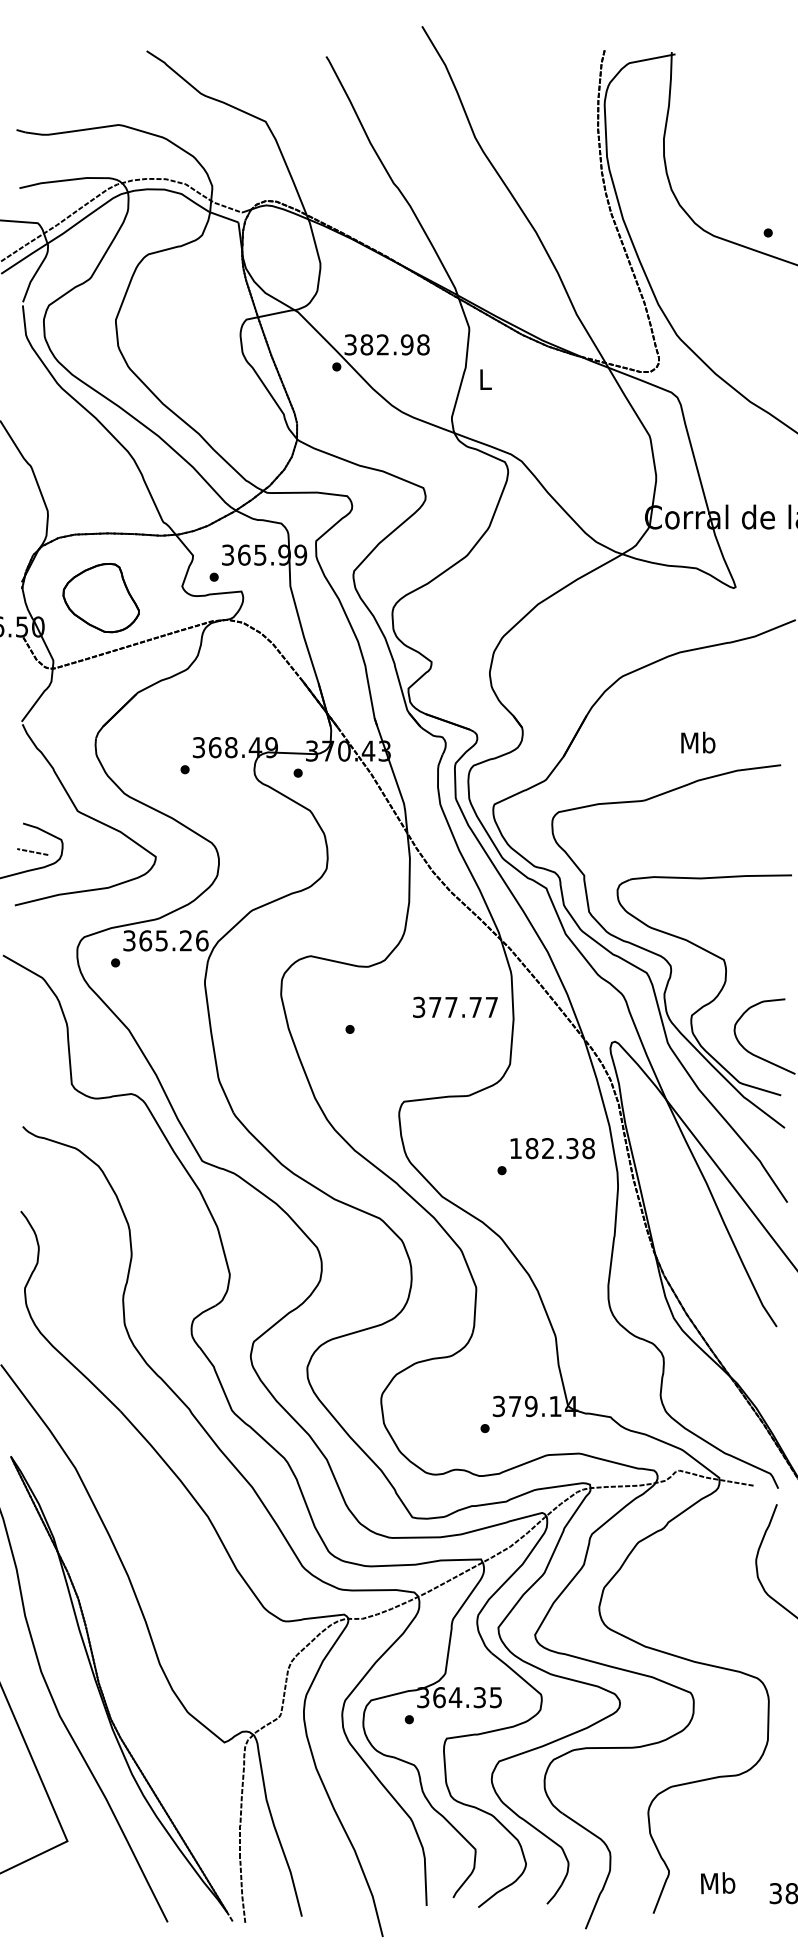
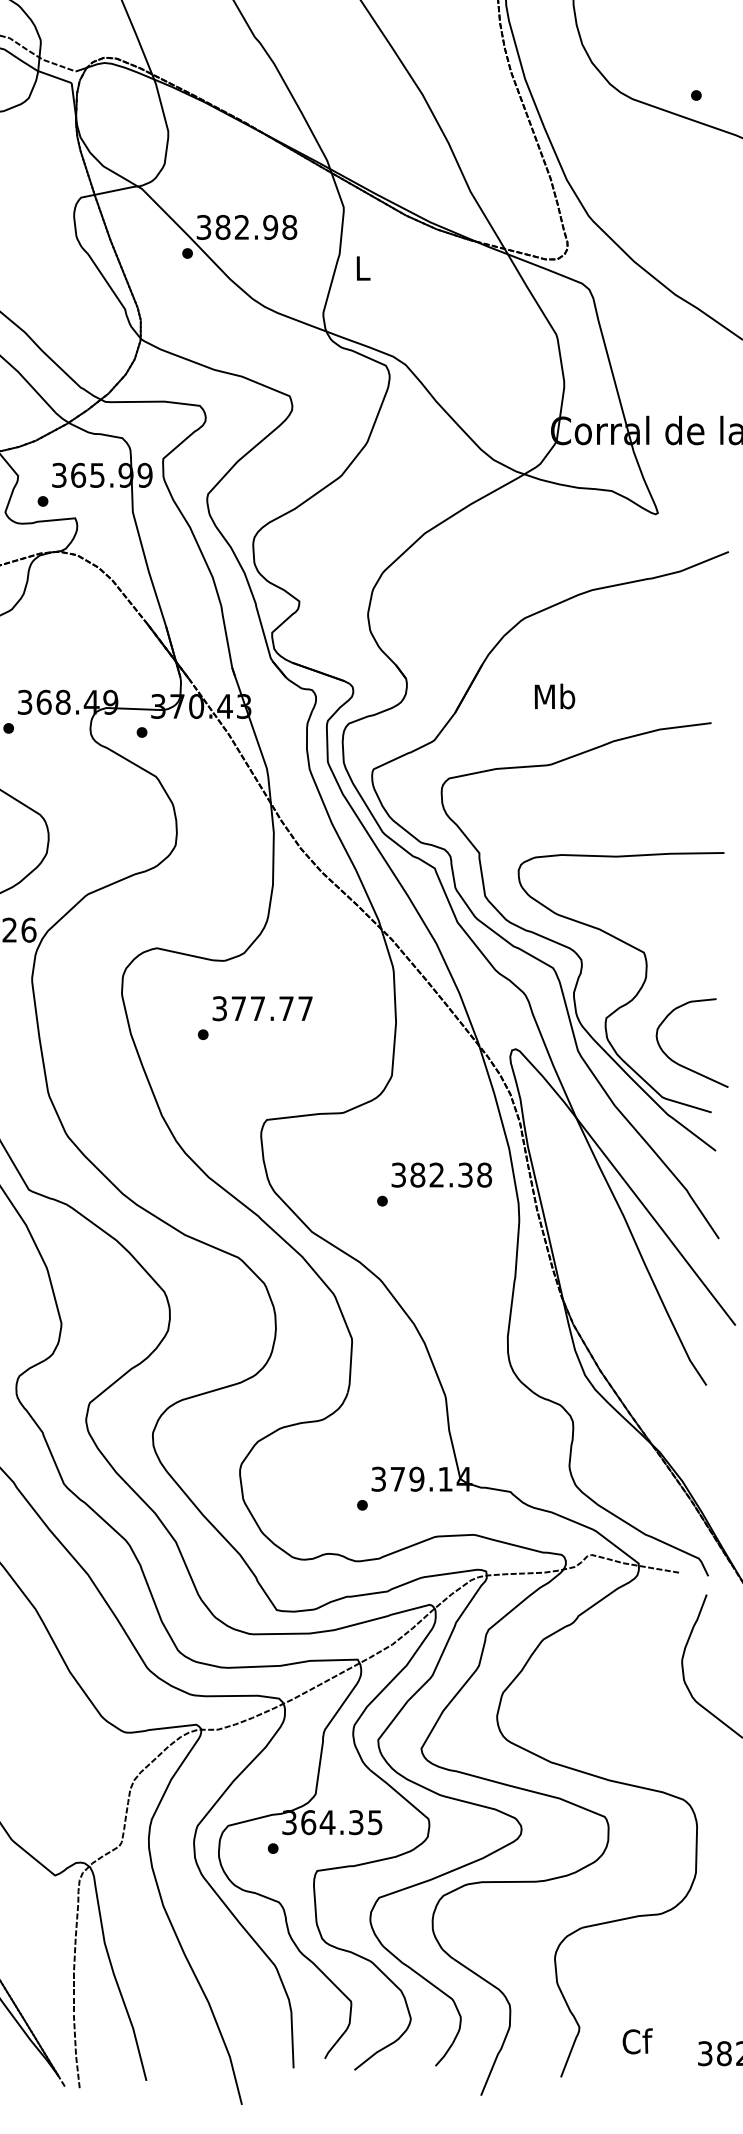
text: (698, 742) -> (555, 696), moved
text: (455, 1006) -> (262, 1007), moved
text: (515, 1148) -> (398, 1175), 182.38 -> 382.38
text: (718, 1883) -> (637, 2041), Mb -> Cf

